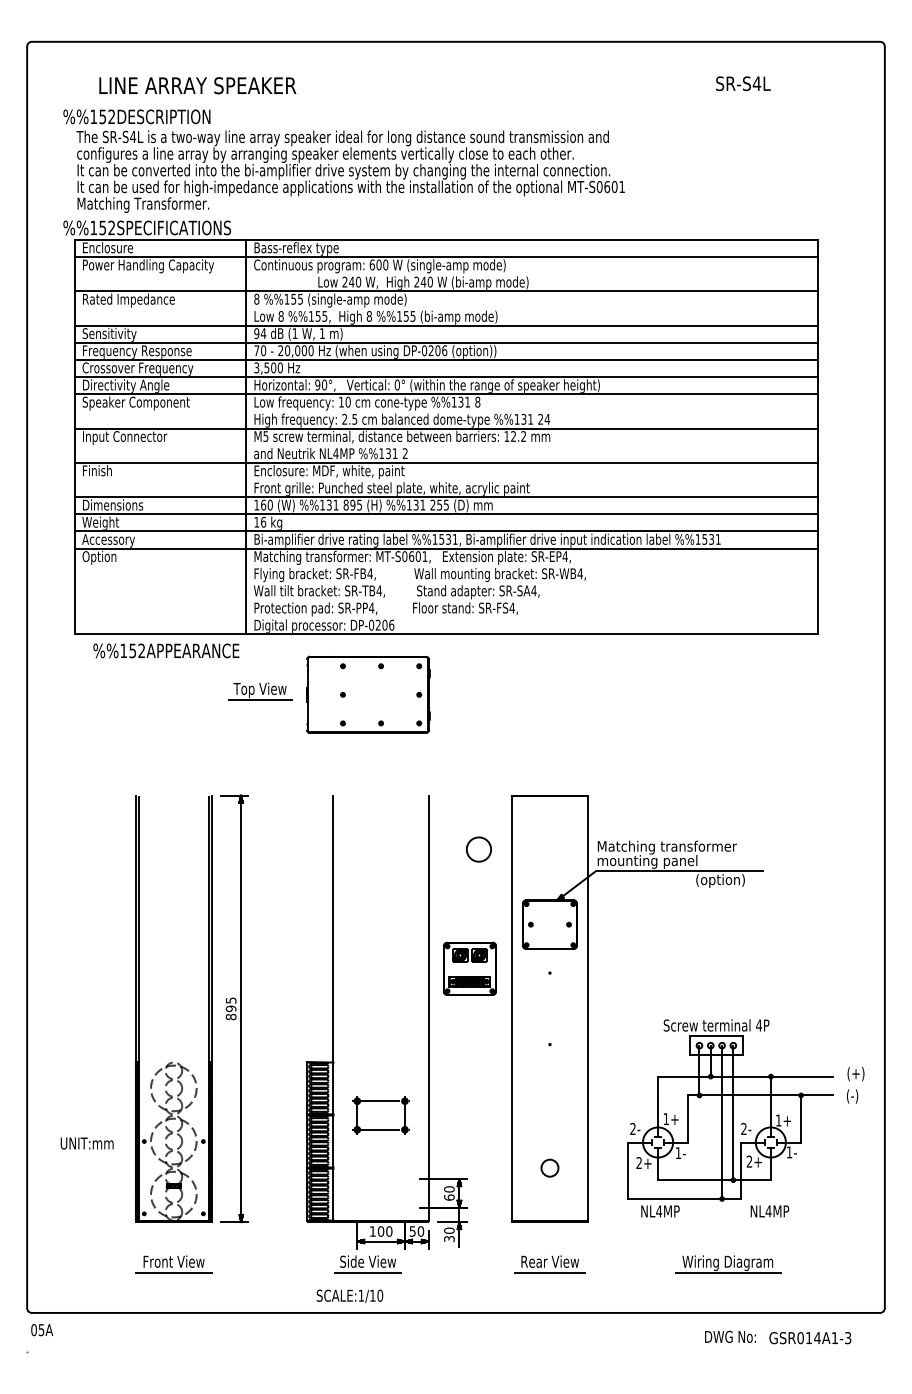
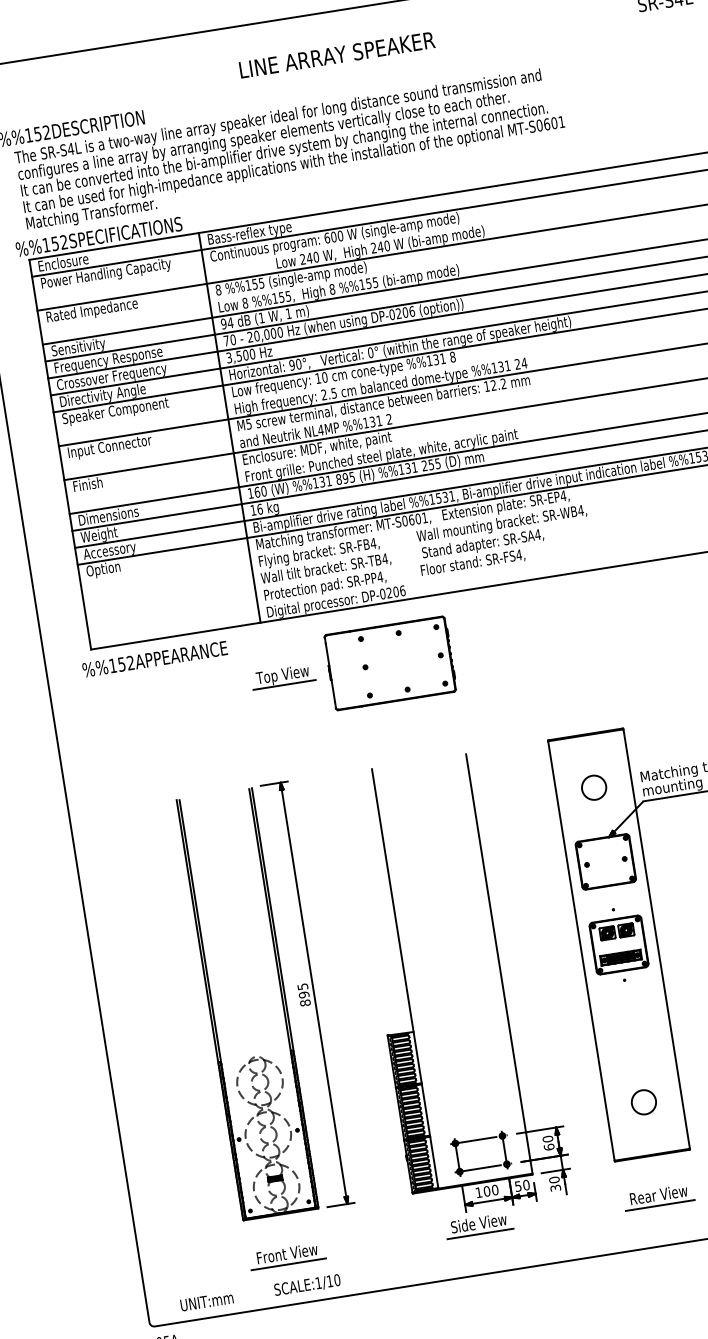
text: (197, 85) -> (336, 54), moved
text: (166, 650) -> (155, 658), moved
circle: (478, 849) -> (593, 787), moved
part: (469, 968) -> (618, 944), moved
part: (380, 1101) -> (478, 1140), moved
text: (86, 1143) -> (206, 1301), moved
circle: (549, 1168) -> (643, 1102), size x1.43
text: (349, 1296) -> (307, 1285), moved

